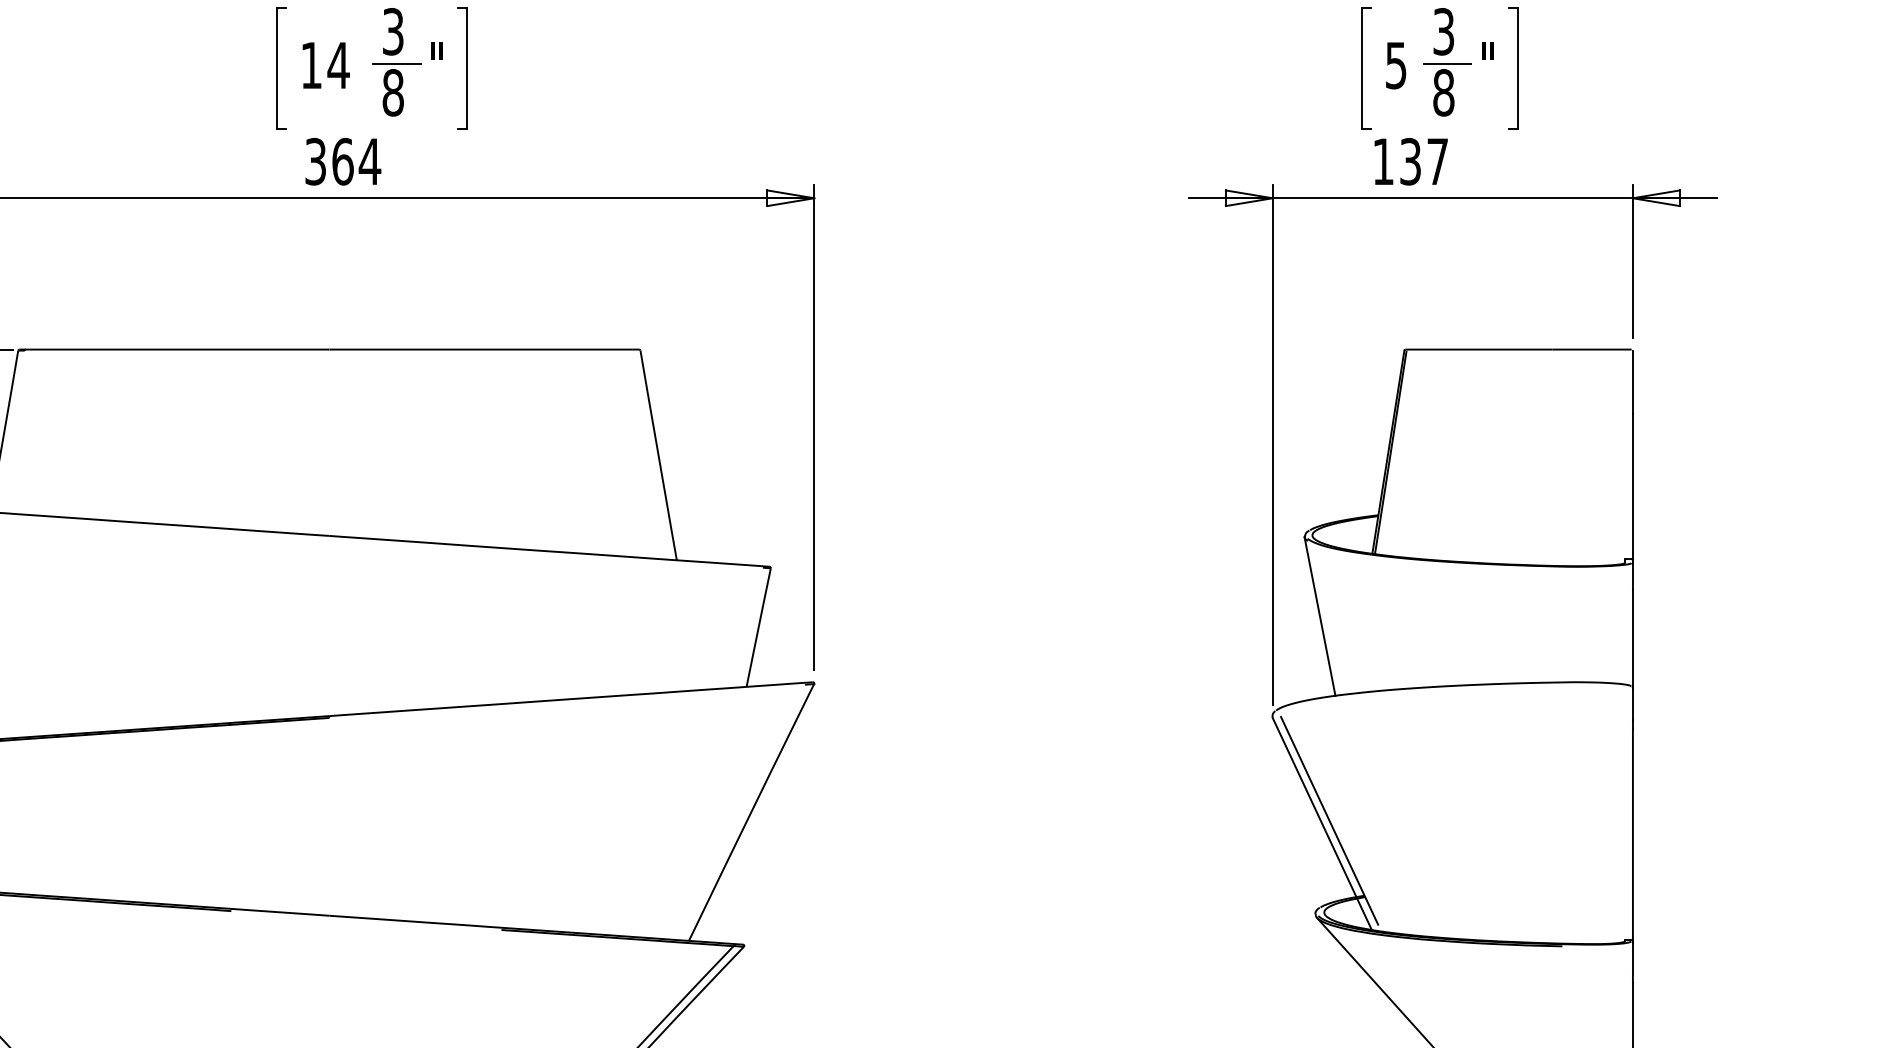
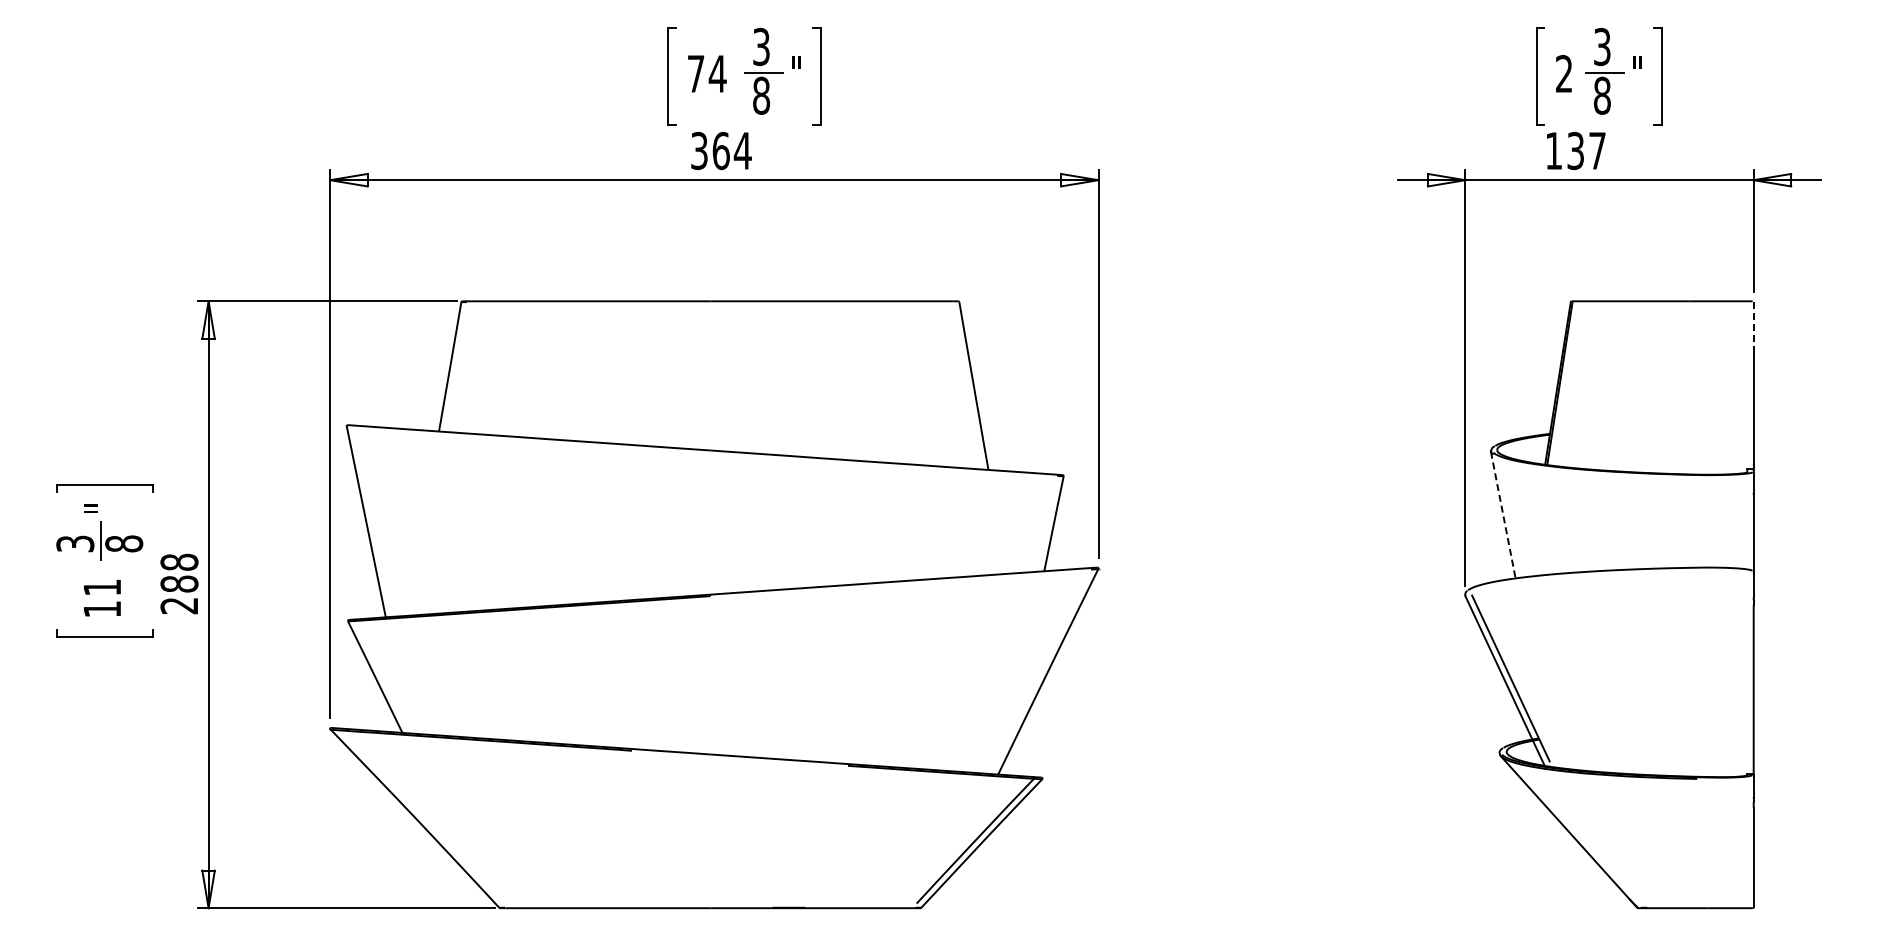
text: (312, 64) -> (696, 73), 14 -> 74
text: (1396, 64) -> (1564, 73), 5 -> 2
line: (1632, 382) -> (1753, 327), solid -> dashed
line: (1320, 617) -> (1503, 515), solid -> dashed

